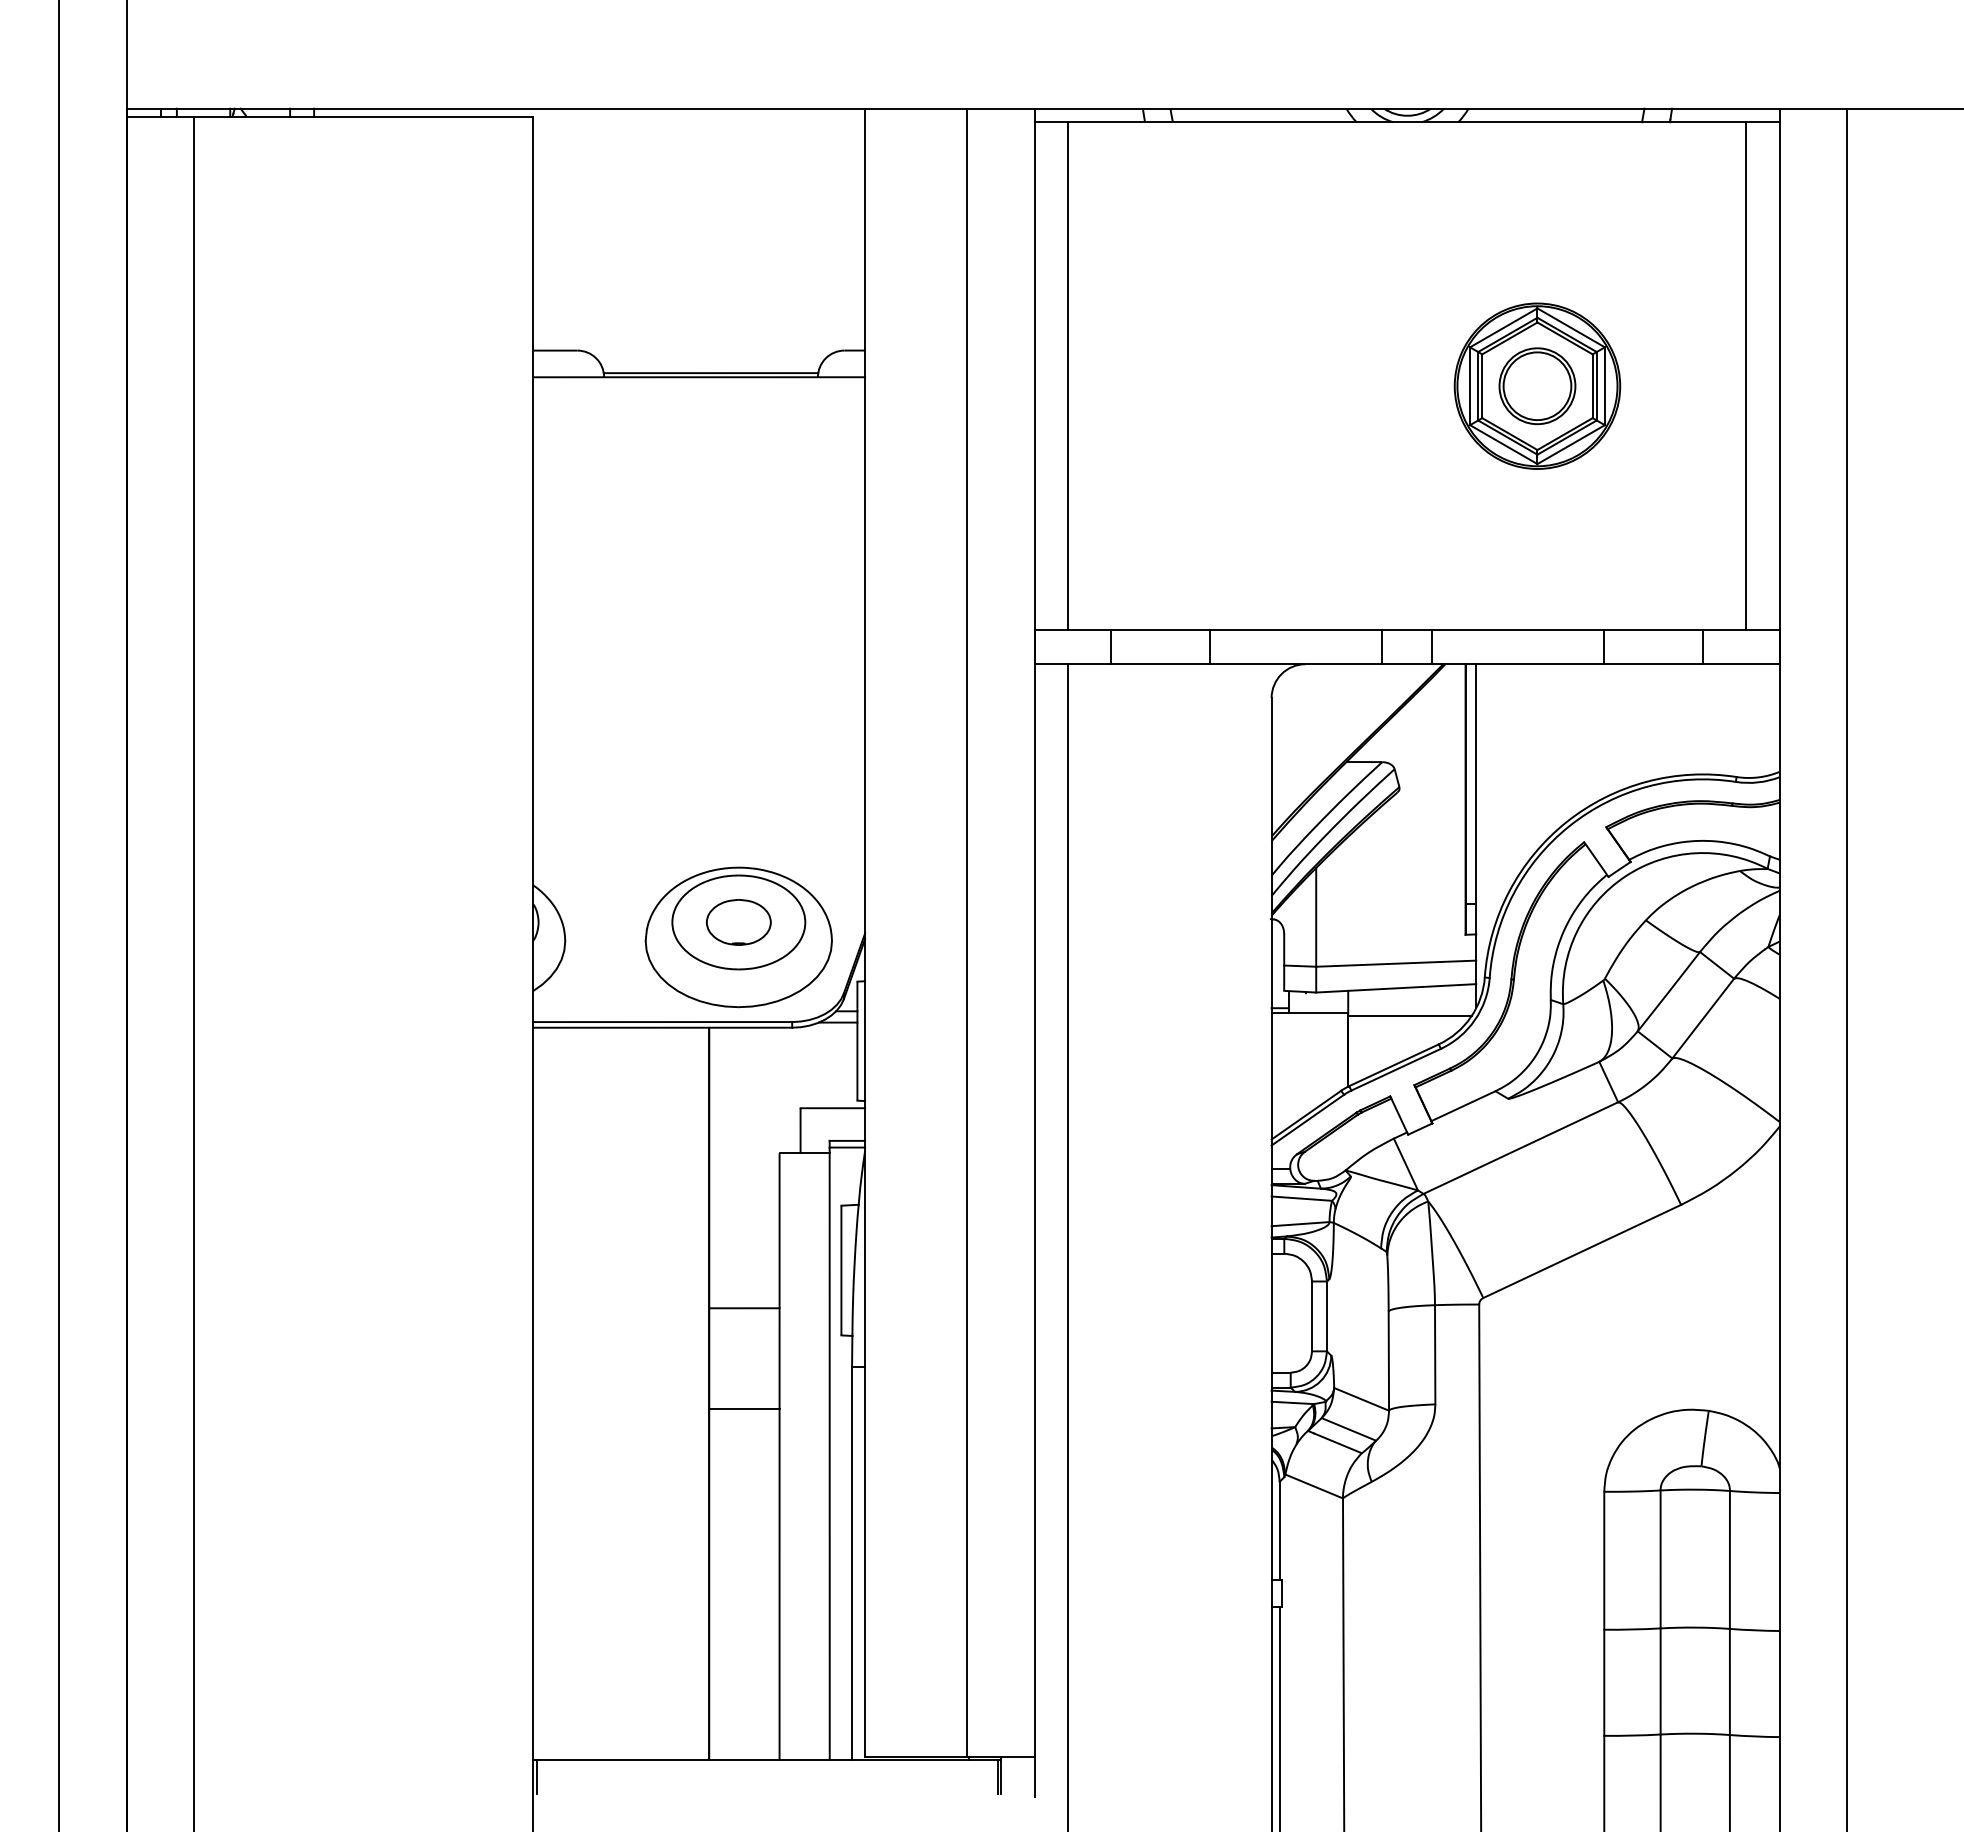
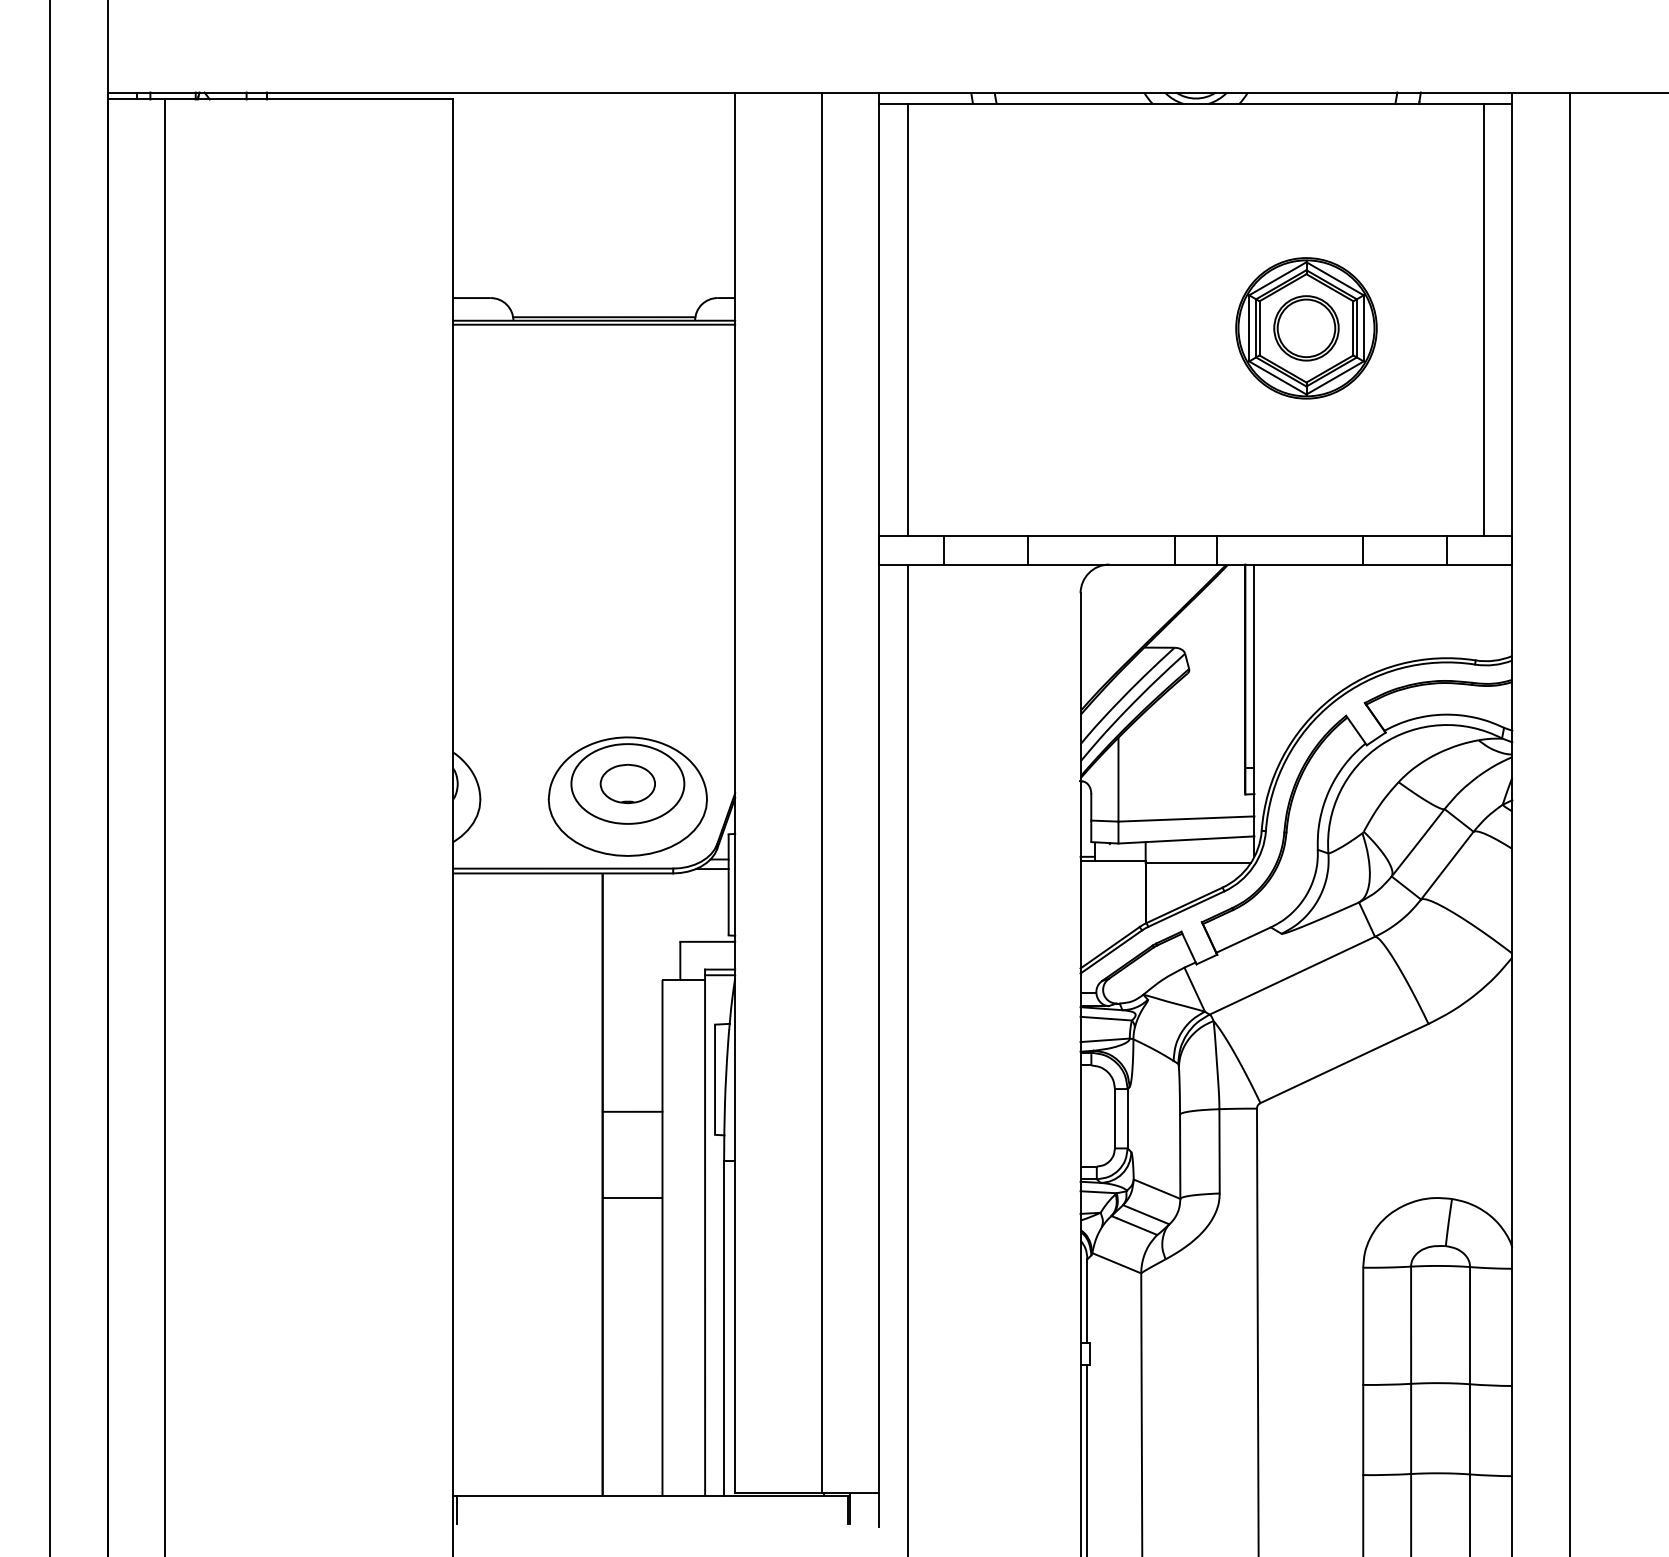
line: (699, 381) -> (594, 324), added

